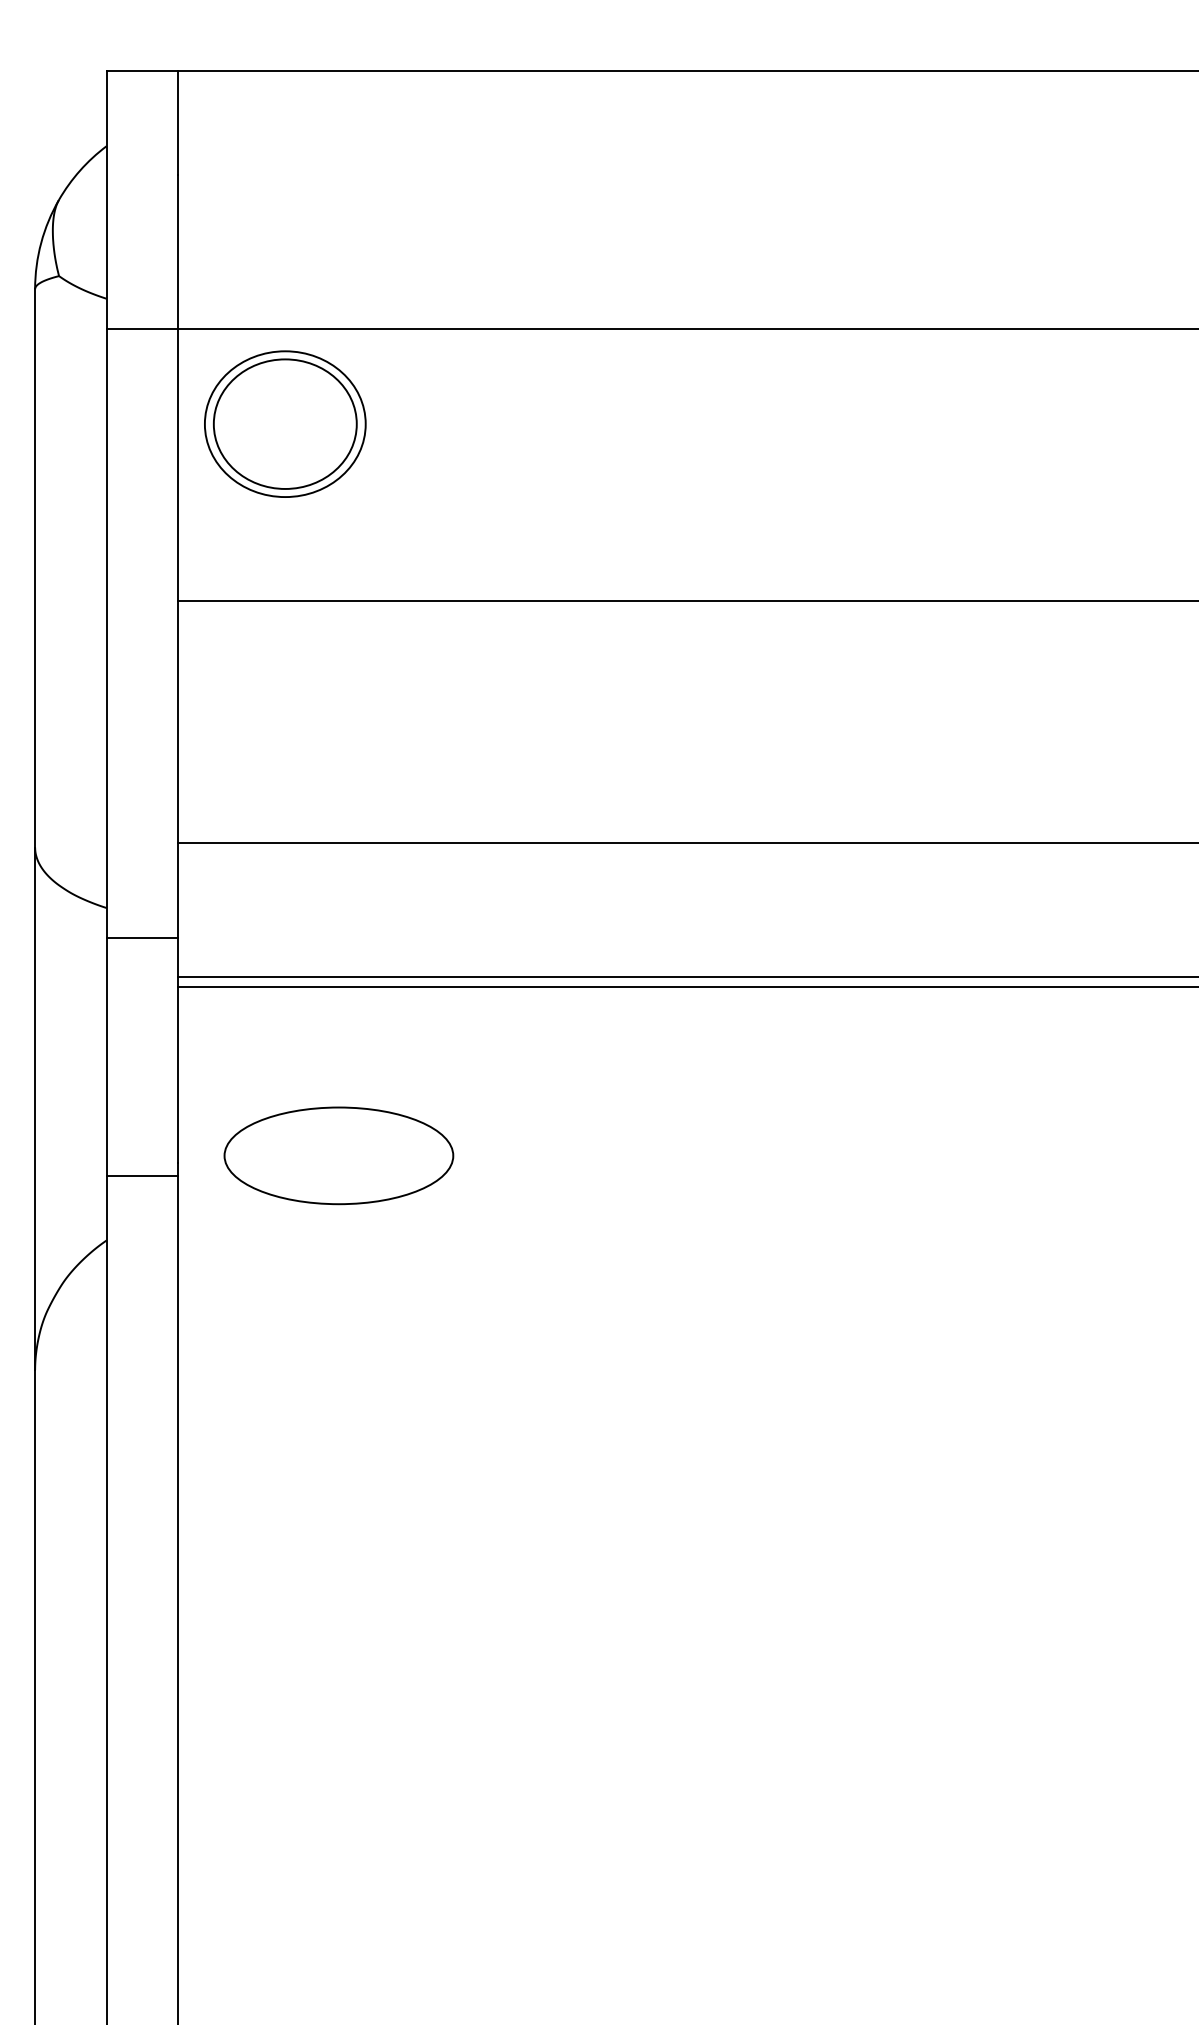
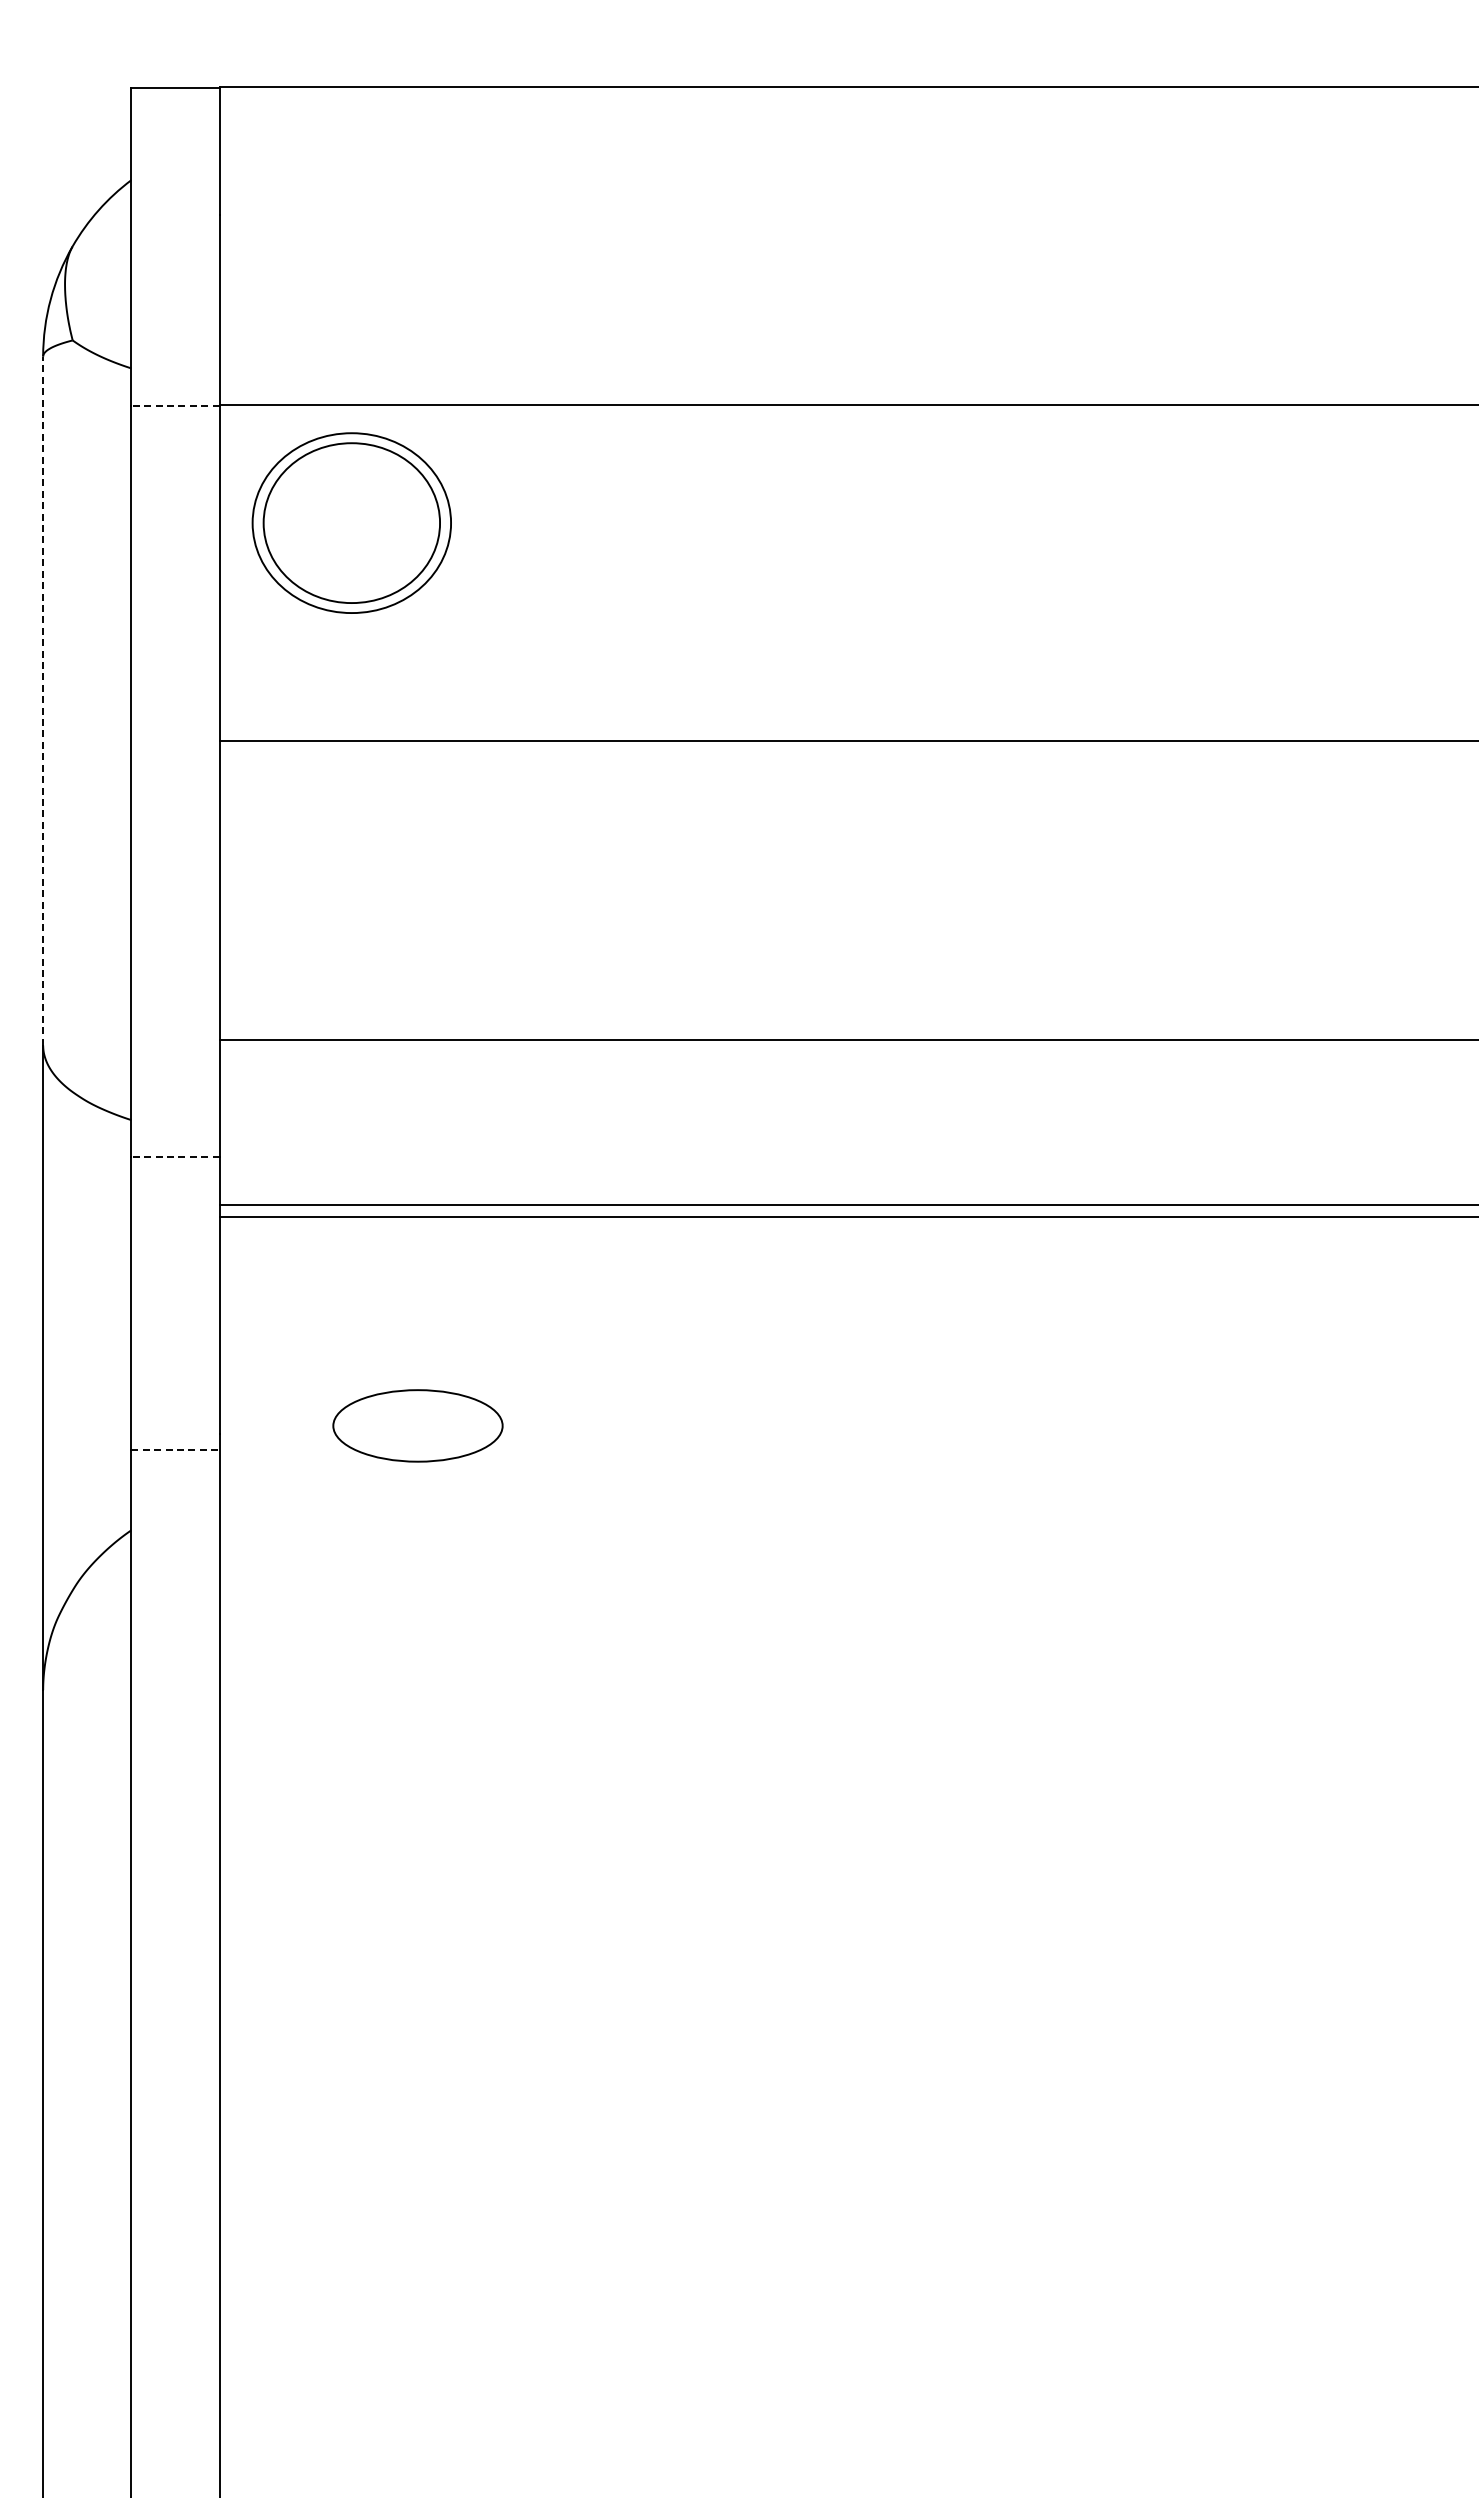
line: (141, 328) -> (174, 405), solid -> dashed
line: (35, 567) -> (43, 700), solid -> dashed
line: (141, 938) -> (174, 1157), solid -> dashed
part: (338, 1155) -> (417, 1425), size x0.6
line: (142, 1175) -> (175, 1450), solid -> dashed

